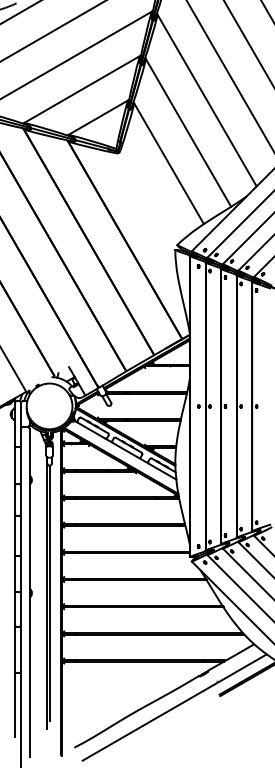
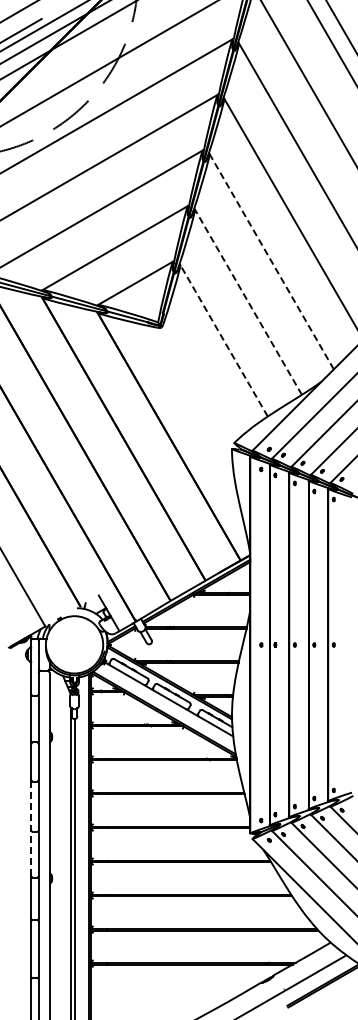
line: (206, 100) -> (271, 261), solid -> dashed
line: (188, 133) -> (248, 302), solid -> dashed
line: (168, 163) -> (223, 340), solid -> dashed
line: (15, 553) -> (31, 828), solid -> dashed

